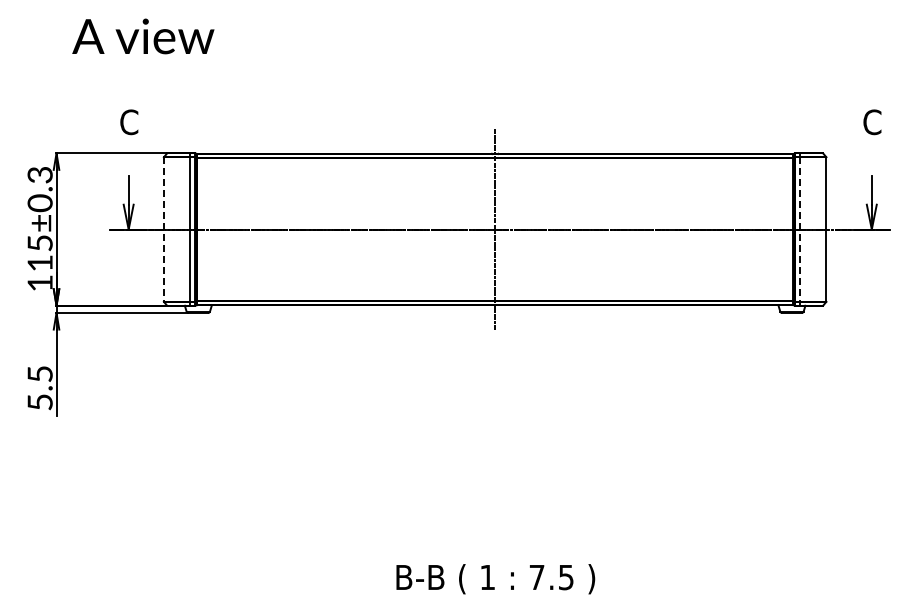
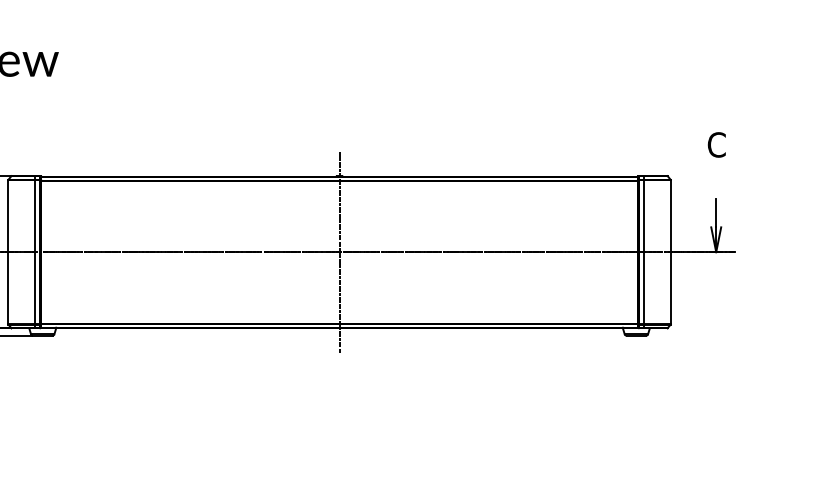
line: (163, 230) -> (7, 253), dashed -> solid
line: (799, 230) -> (643, 253), dashed -> solid

